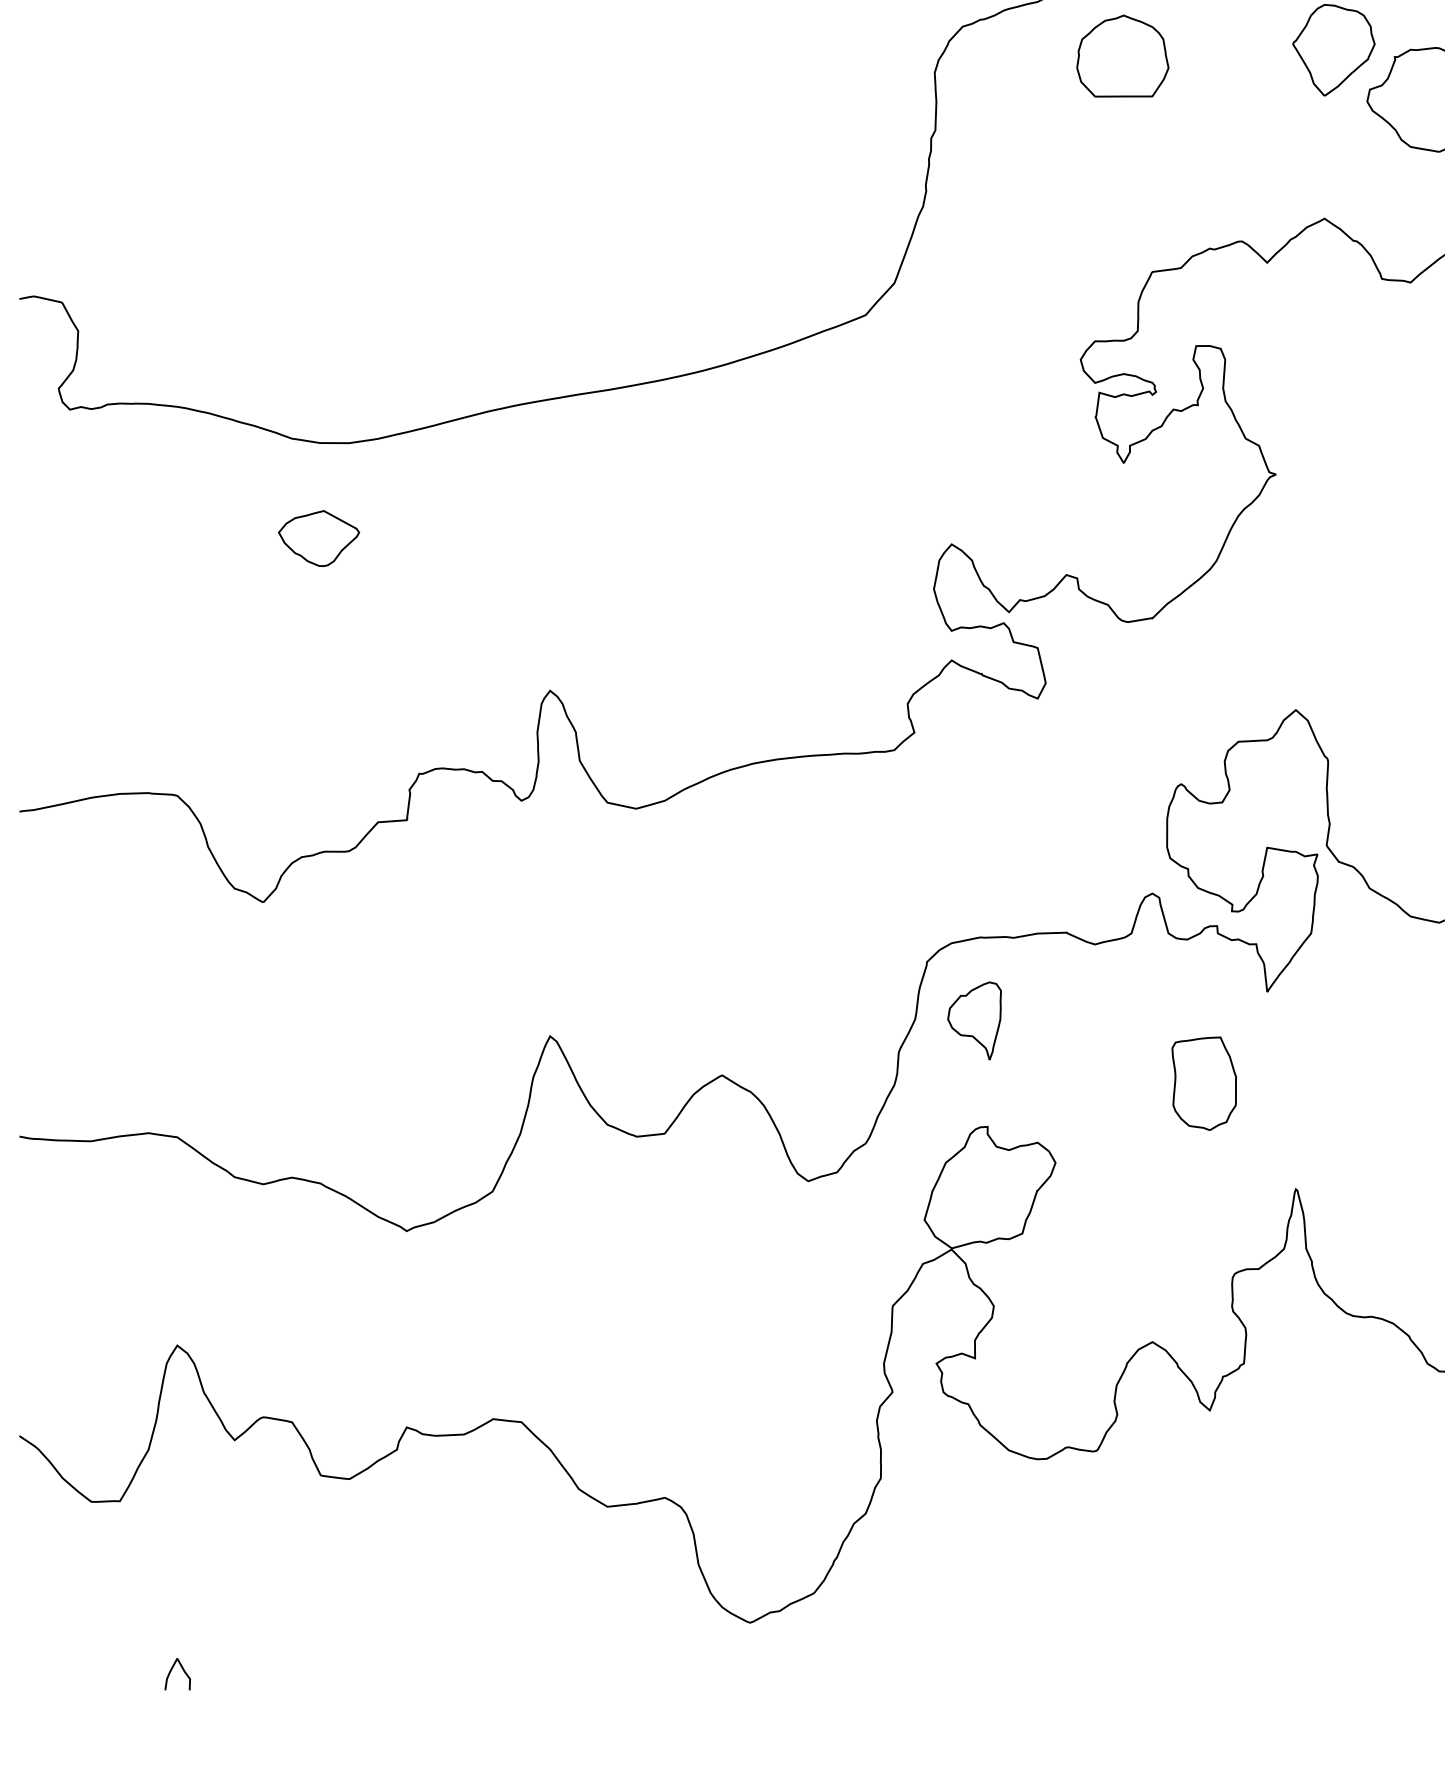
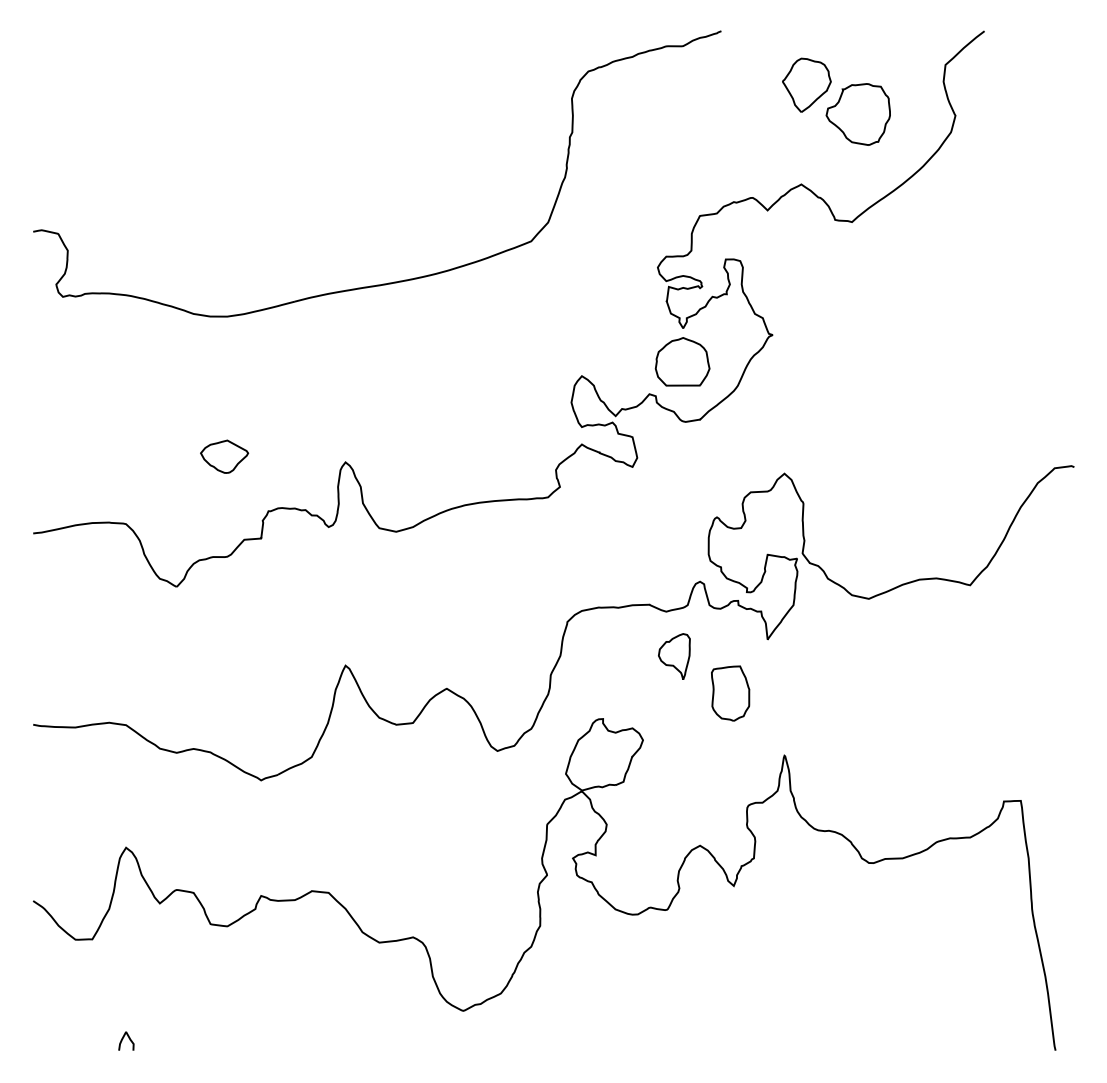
part: (1122, 55) -> (682, 361), moved
part: (318, 538) -> (224, 456), moved
part: (974, 1020) -> (674, 656), moved

